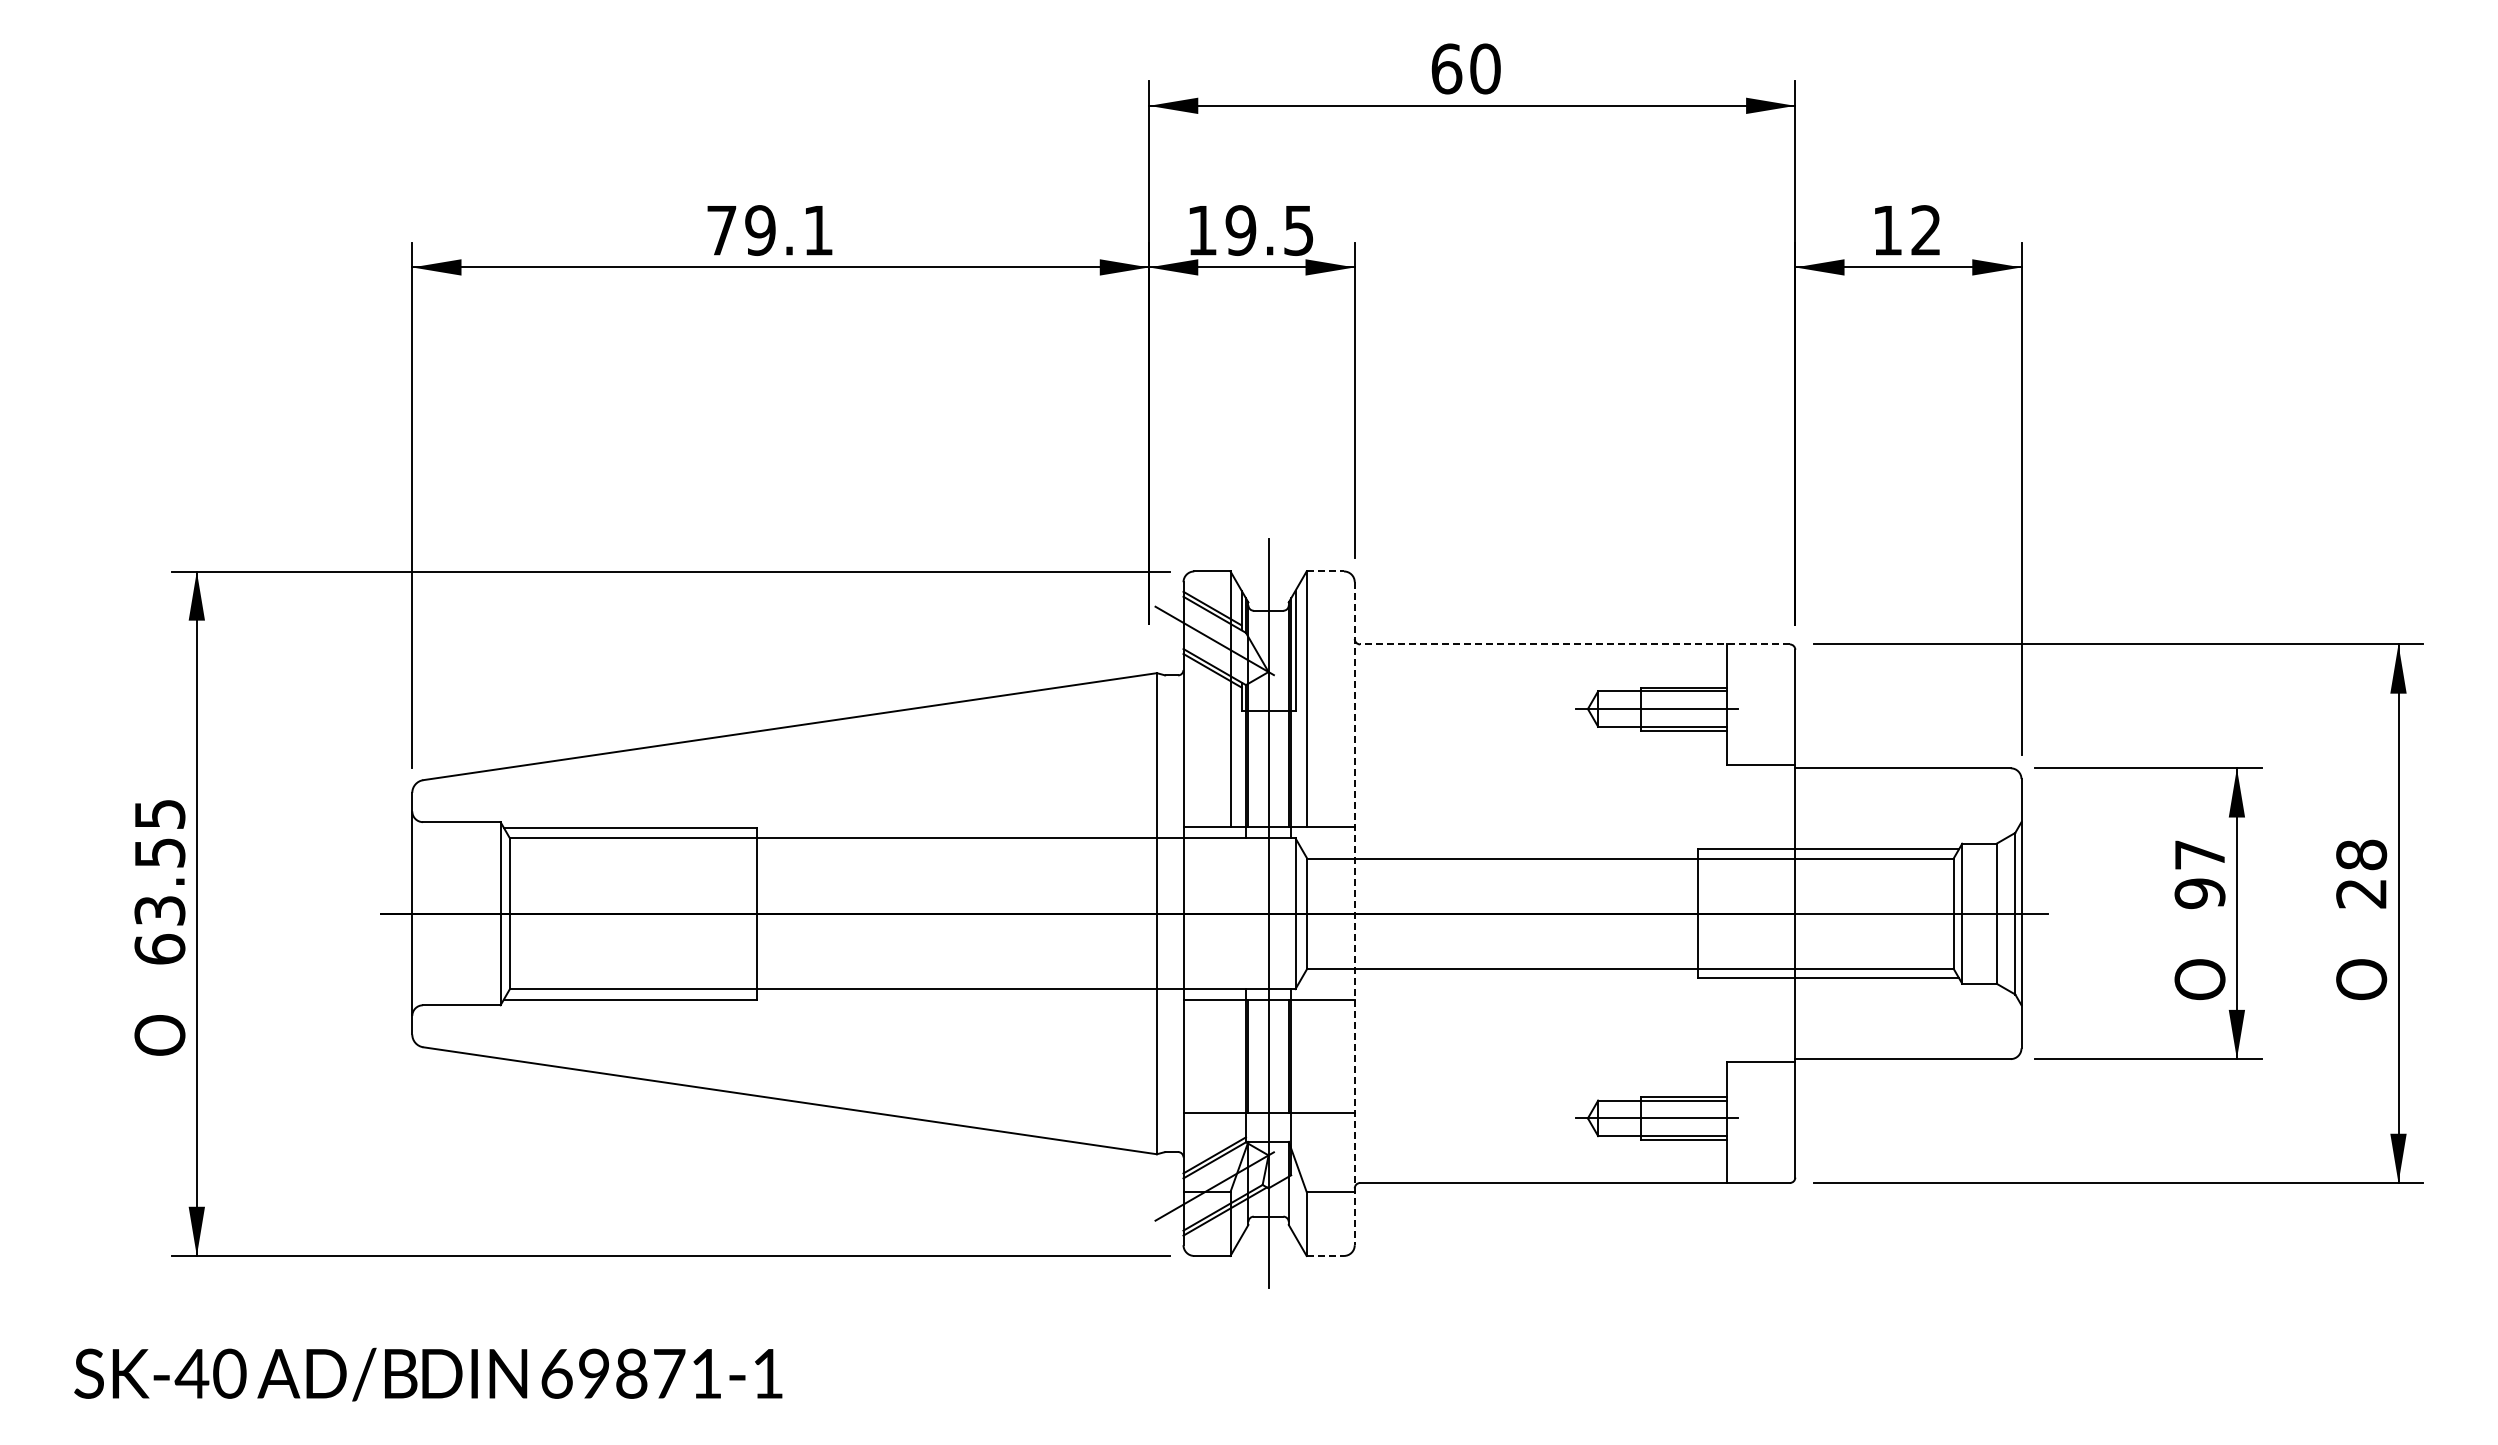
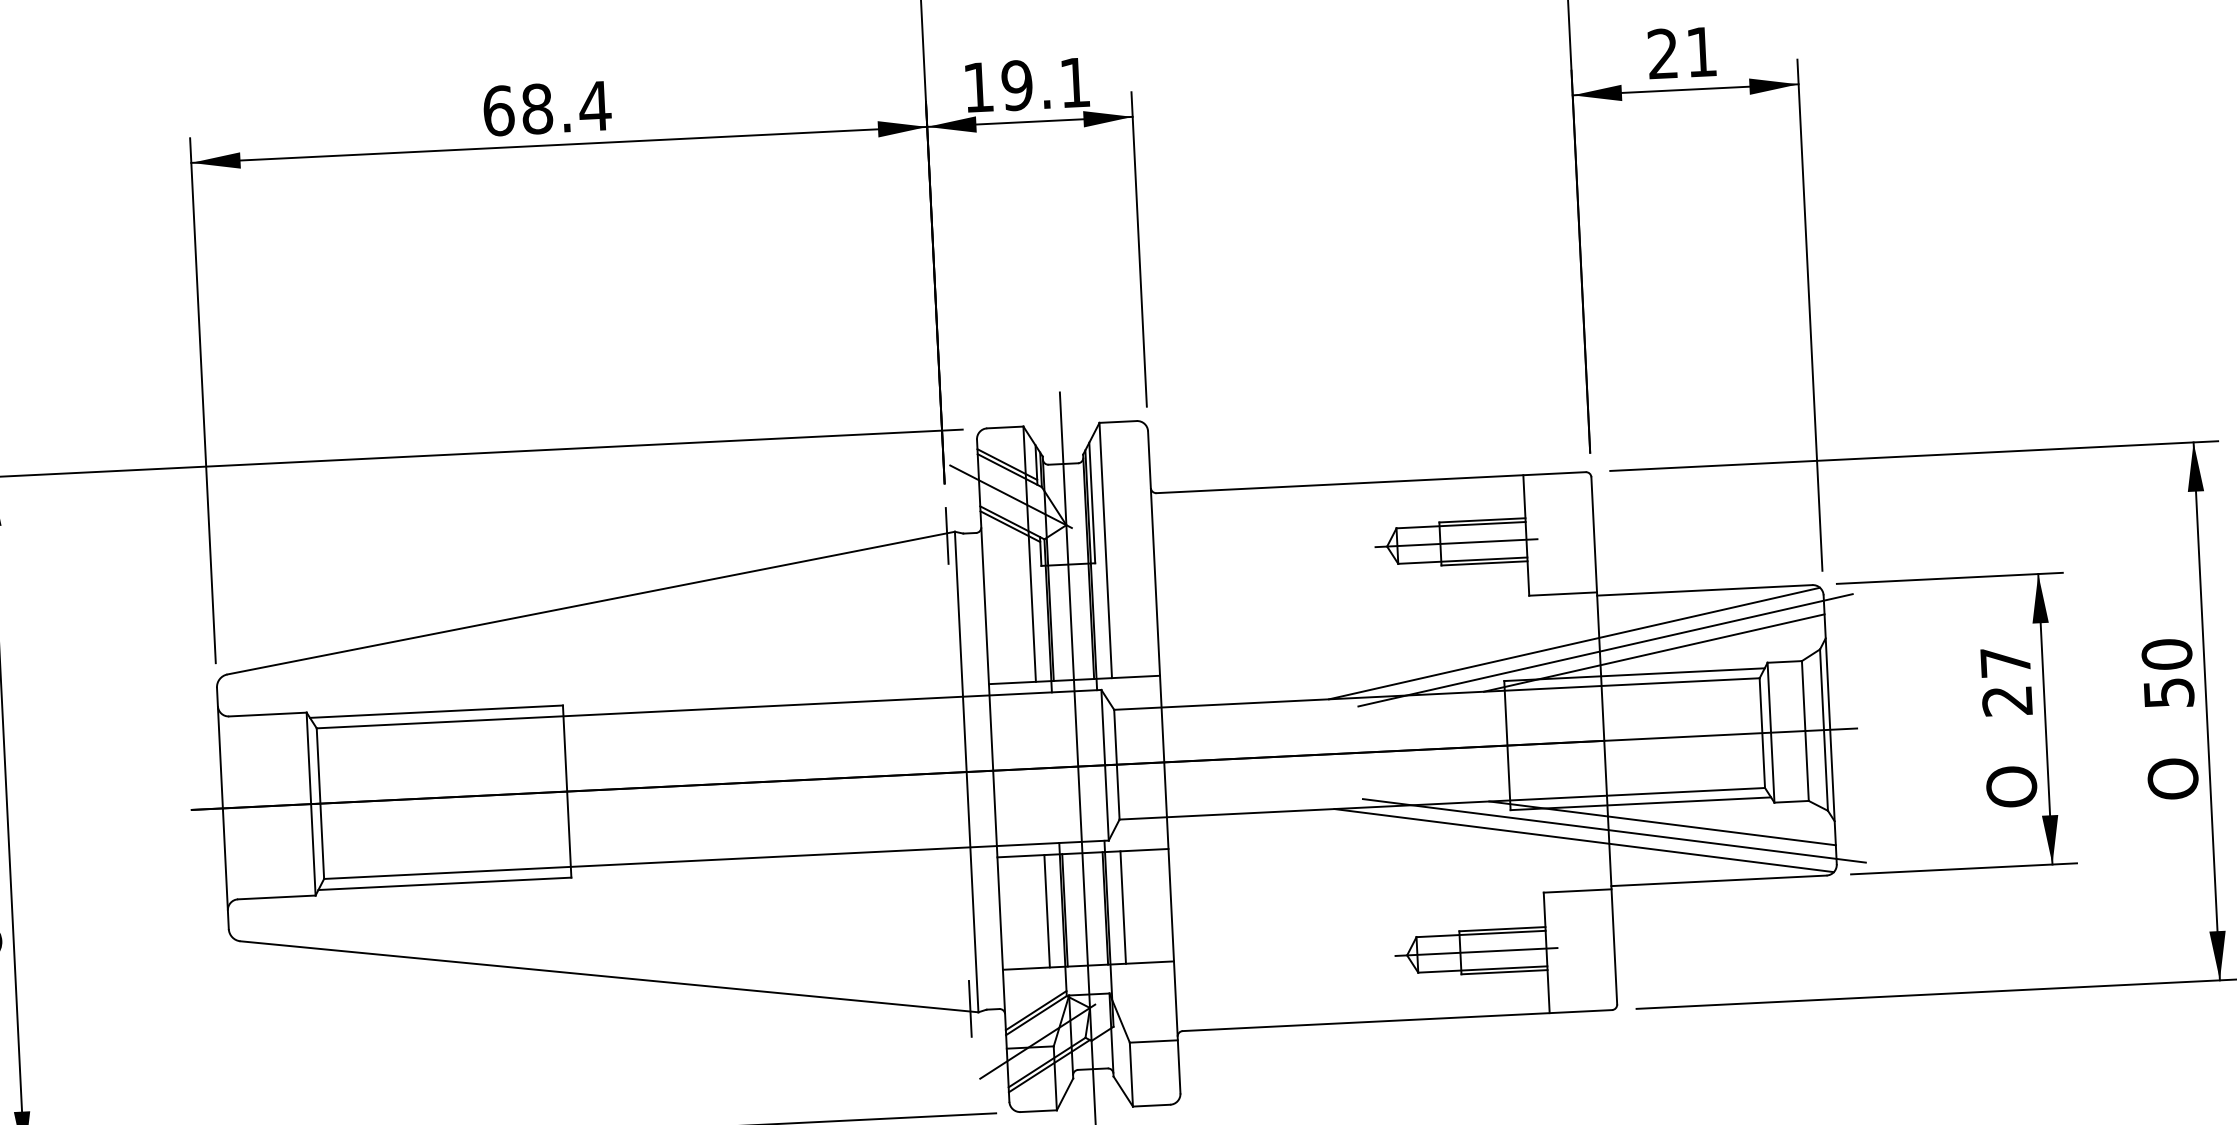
text: (770, 230) -> (547, 108), 79.1 -> 68.4
text: (1298, 230) -> (1074, 82), 19.5 -> 19.1
text: (1906, 230) -> (1681, 53), 12 -> 21
line: (1325, 571) -> (1118, 422), dashed -> solid
line: (1575, 644) -> (1371, 482), dashed -> solid
line: (1149, 676) -> (947, 535), added
line: (1770, 814) -> (1574, 642), added
line: (1800, 823) -> (1605, 650), added
line: (1849, 828) -> (1654, 653), added
text: (2361, 873) -> (2167, 673), 28 -> 50
text: (2199, 893) -> (2007, 700), 97 -> 27
line: (1354, 914) -> (1164, 763), dashed -> solid
line: (1849, 998) -> (1662, 822), added
line: (1800, 1004) -> (1613, 831), added
line: (1770, 1012) -> (1584, 840), added
line: (1230, 1056) -> (1047, 911), added
line: (1306, 1056) -> (1123, 907), added
line: (1149, 1150) -> (970, 1008), added
line: (1325, 1255) -> (1151, 1105), dashed -> solid

